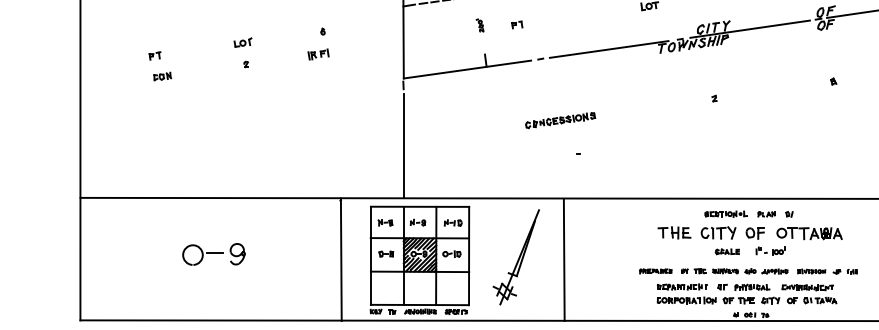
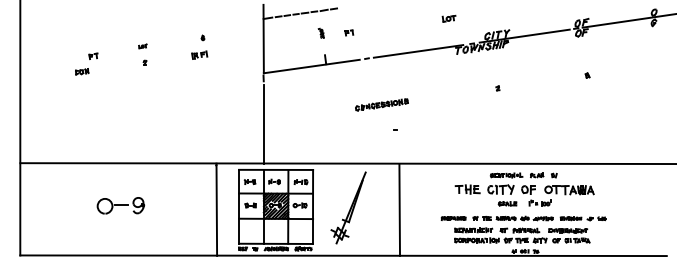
part: (242, 42) -> (142, 46), size x0.6
part: (155, 54) -> (93, 55), moved
line: (563, 259) -> (399, 209), moved

